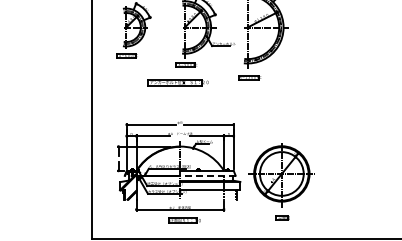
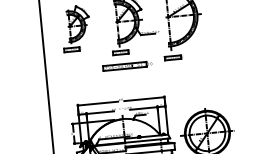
part: (177, 82) -> (127, 66), moved
line: (207, 175) -> (147, 140), dashed -> solid

